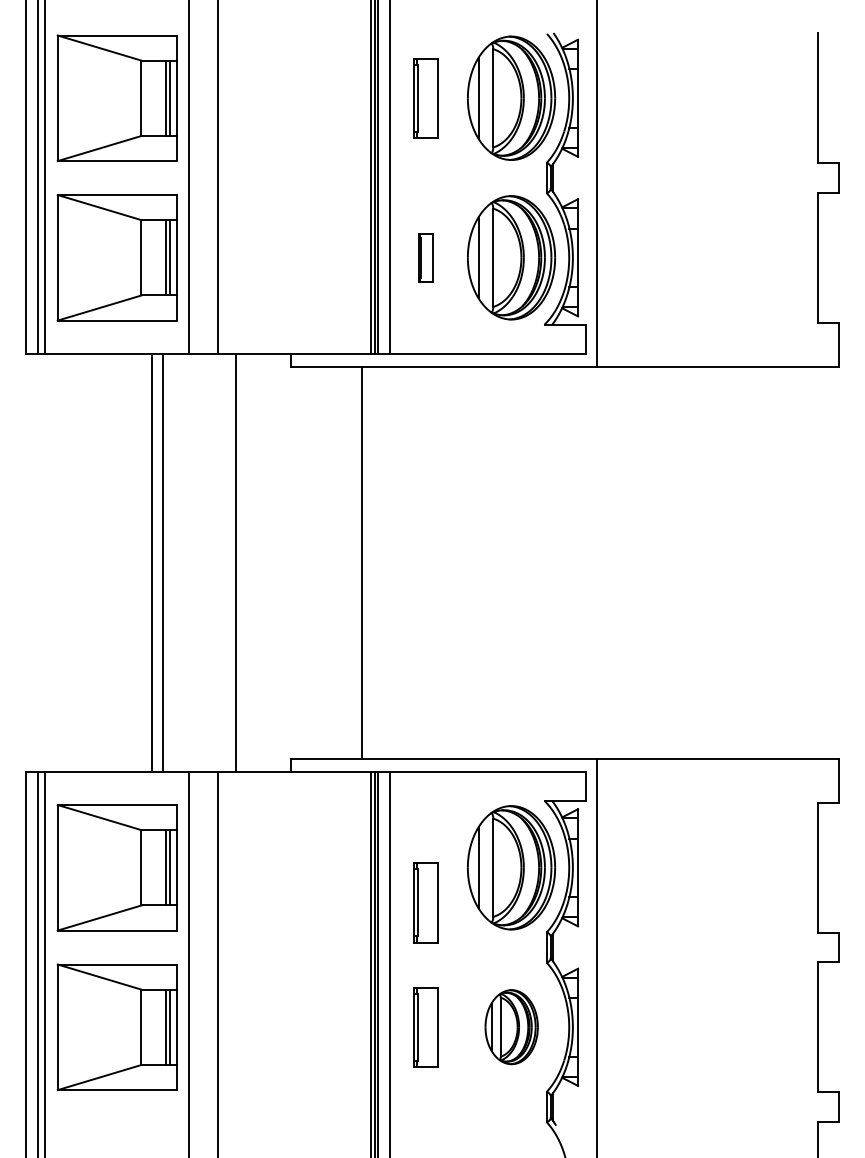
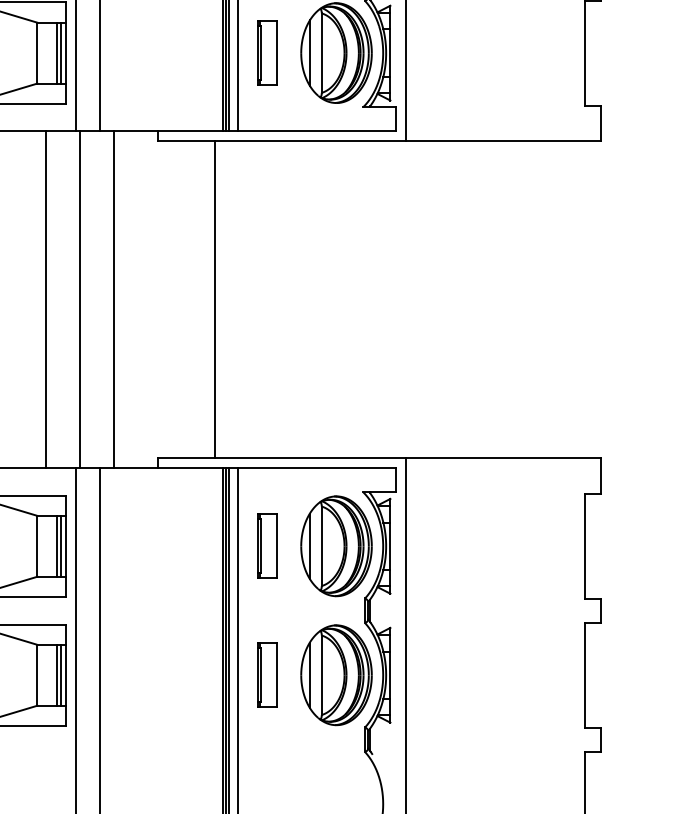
part: (425, 257) -> (266, 52), size x1.67
line: (163, 562) -> (80, 299), moved
part: (425, 902) -> (266, 546), moved
part: (511, 1026) -> (336, 674), size x1.67

